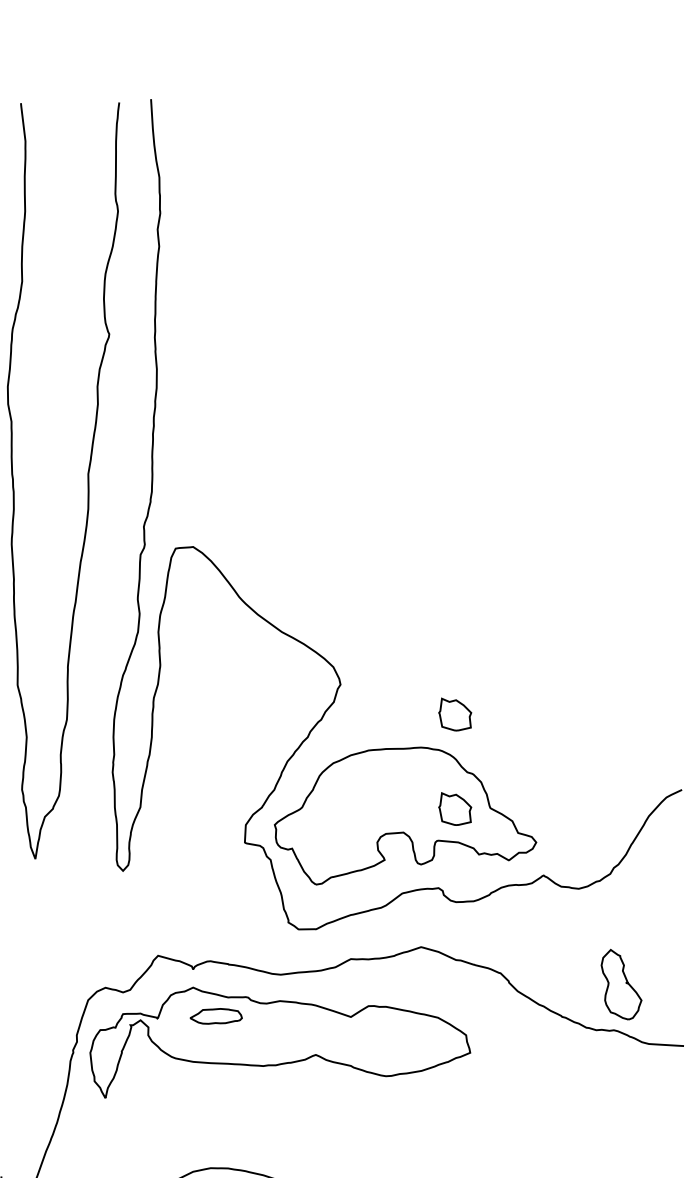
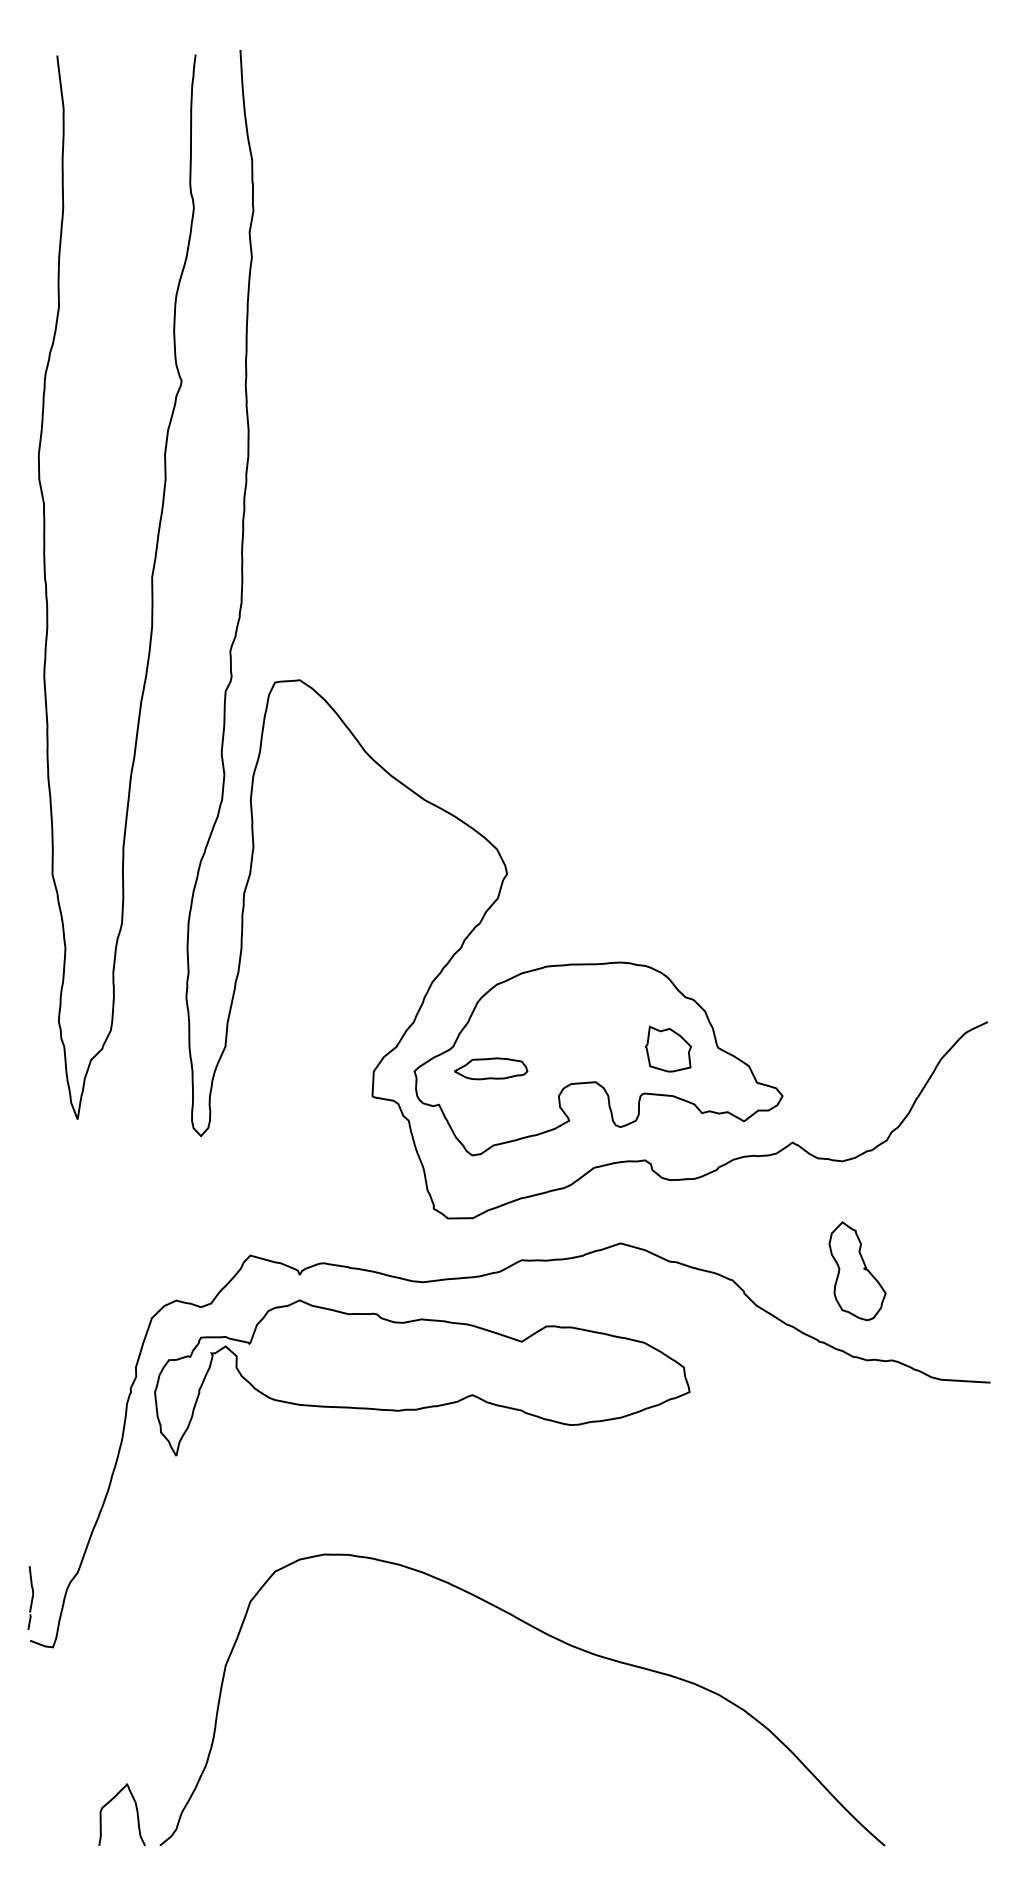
part: (455, 714) -> (668, 915), removed
part: (621, 984) -> (857, 1271), moved
part: (216, 1016) -> (491, 1068), moved

